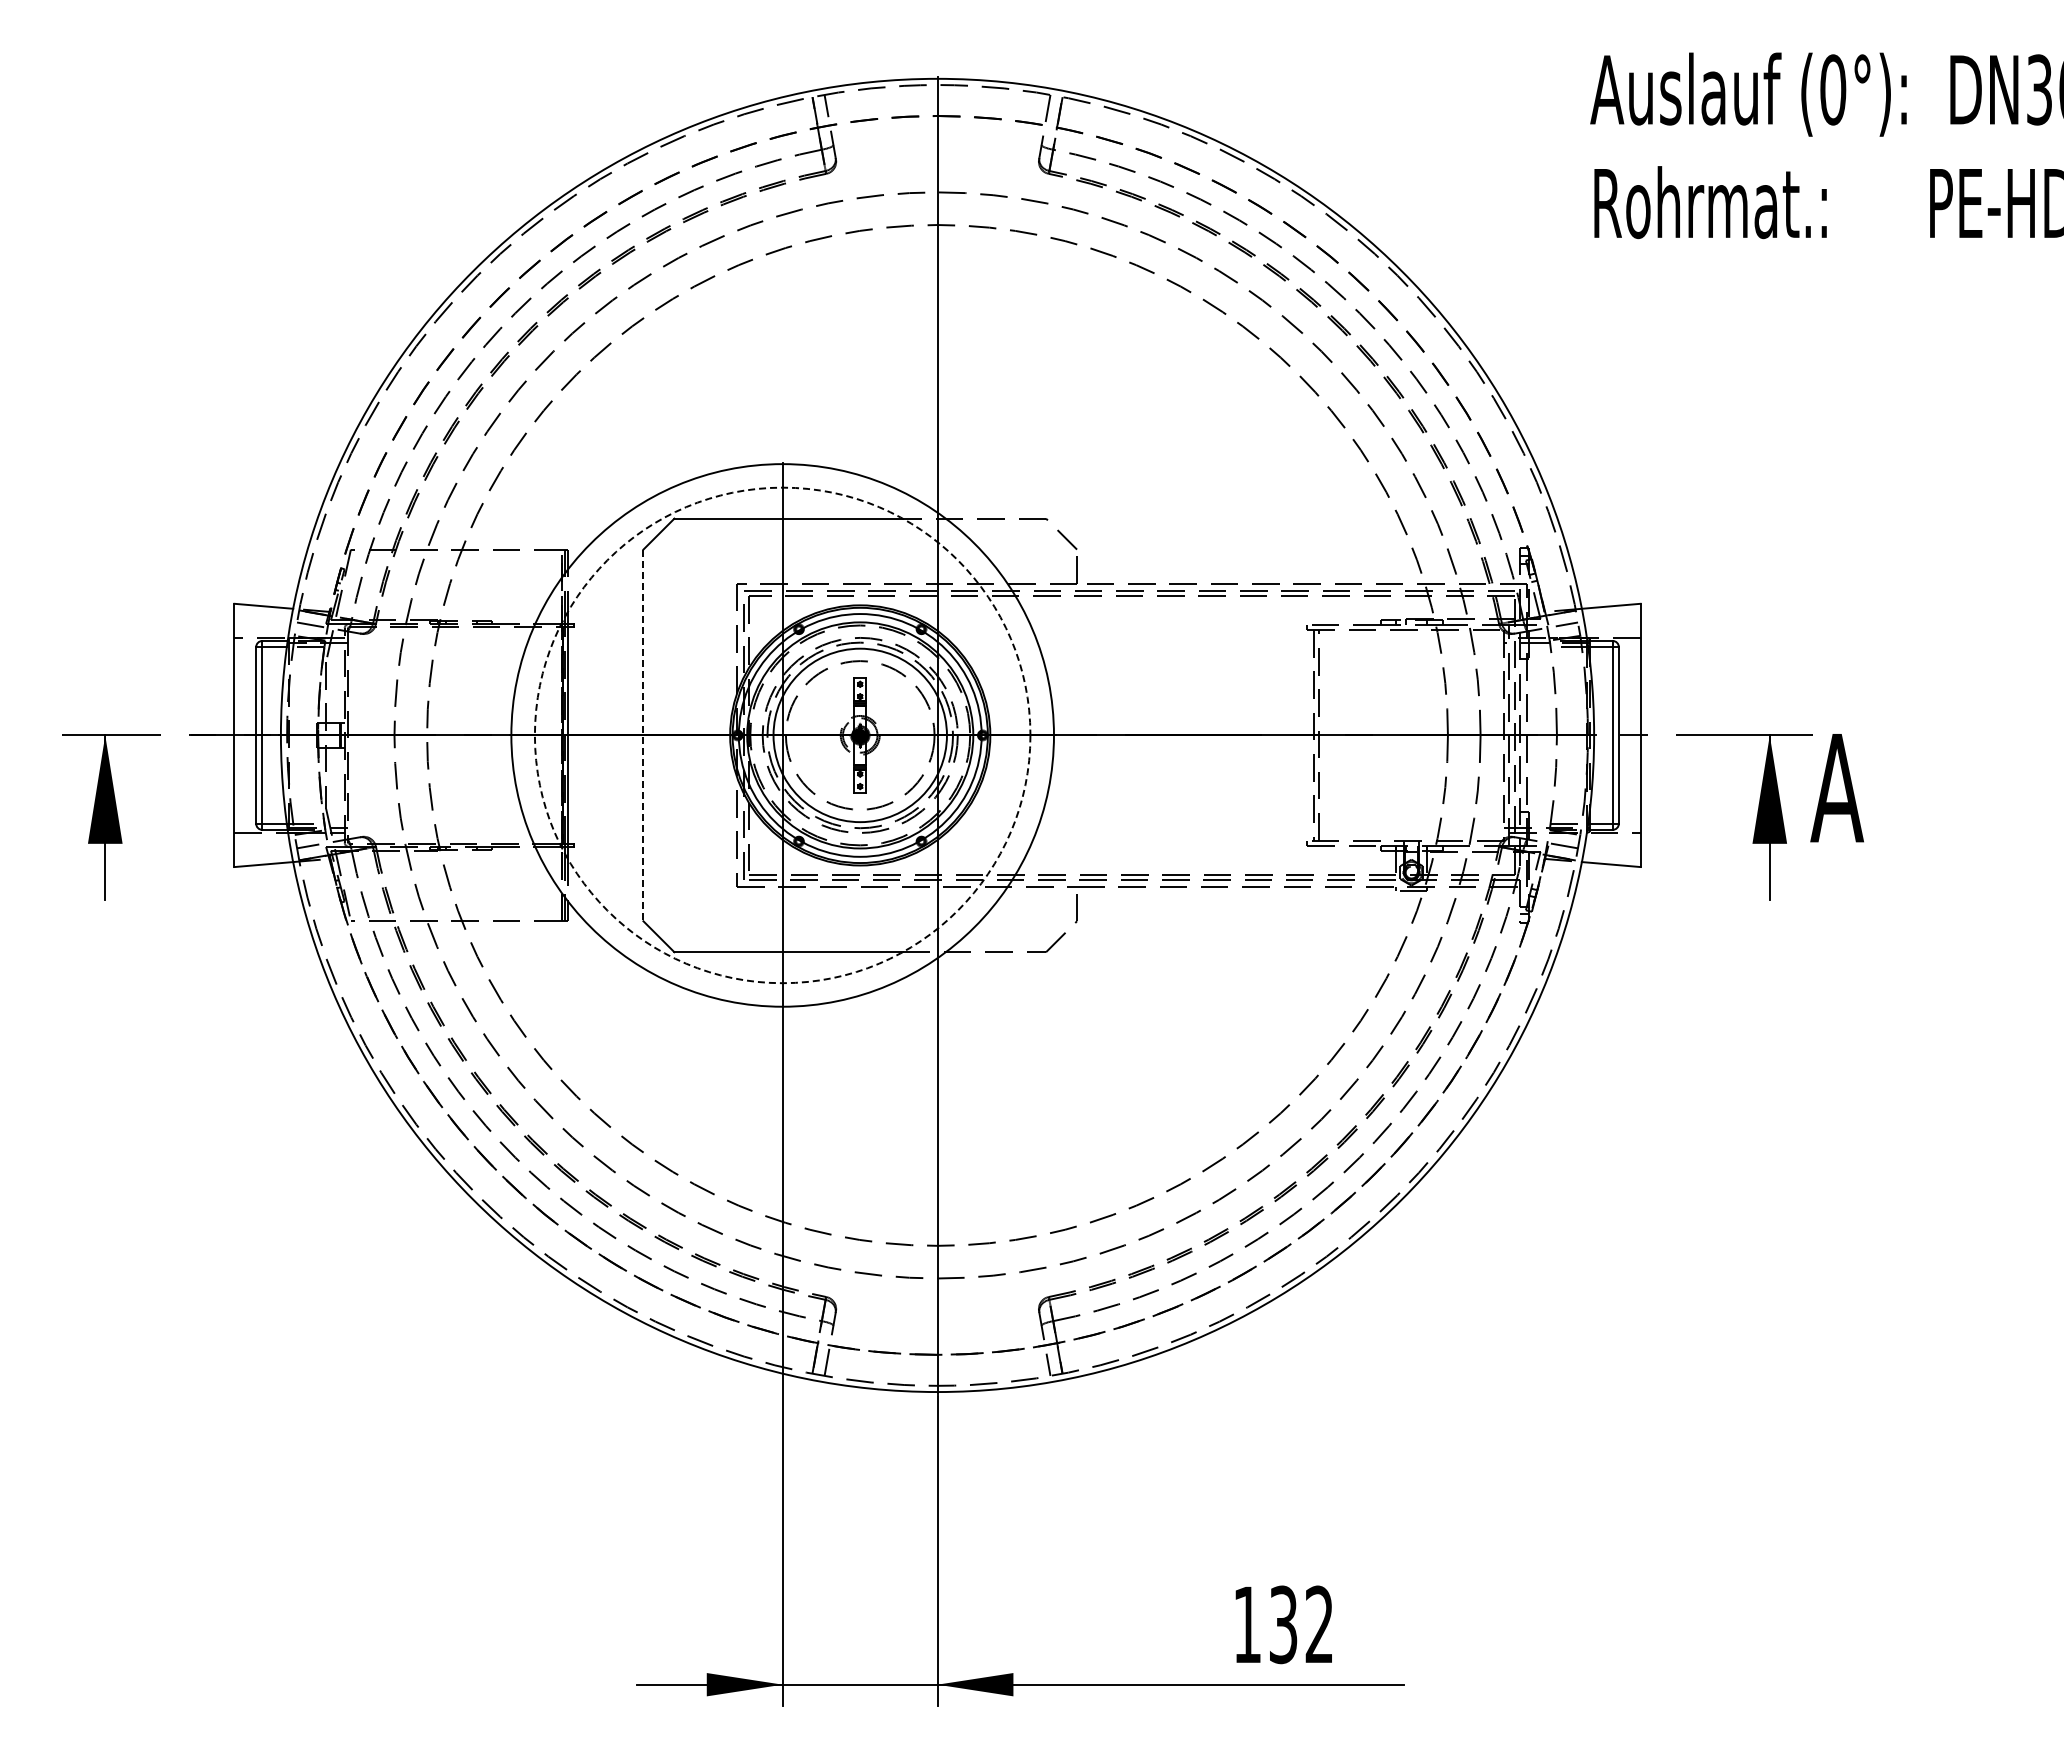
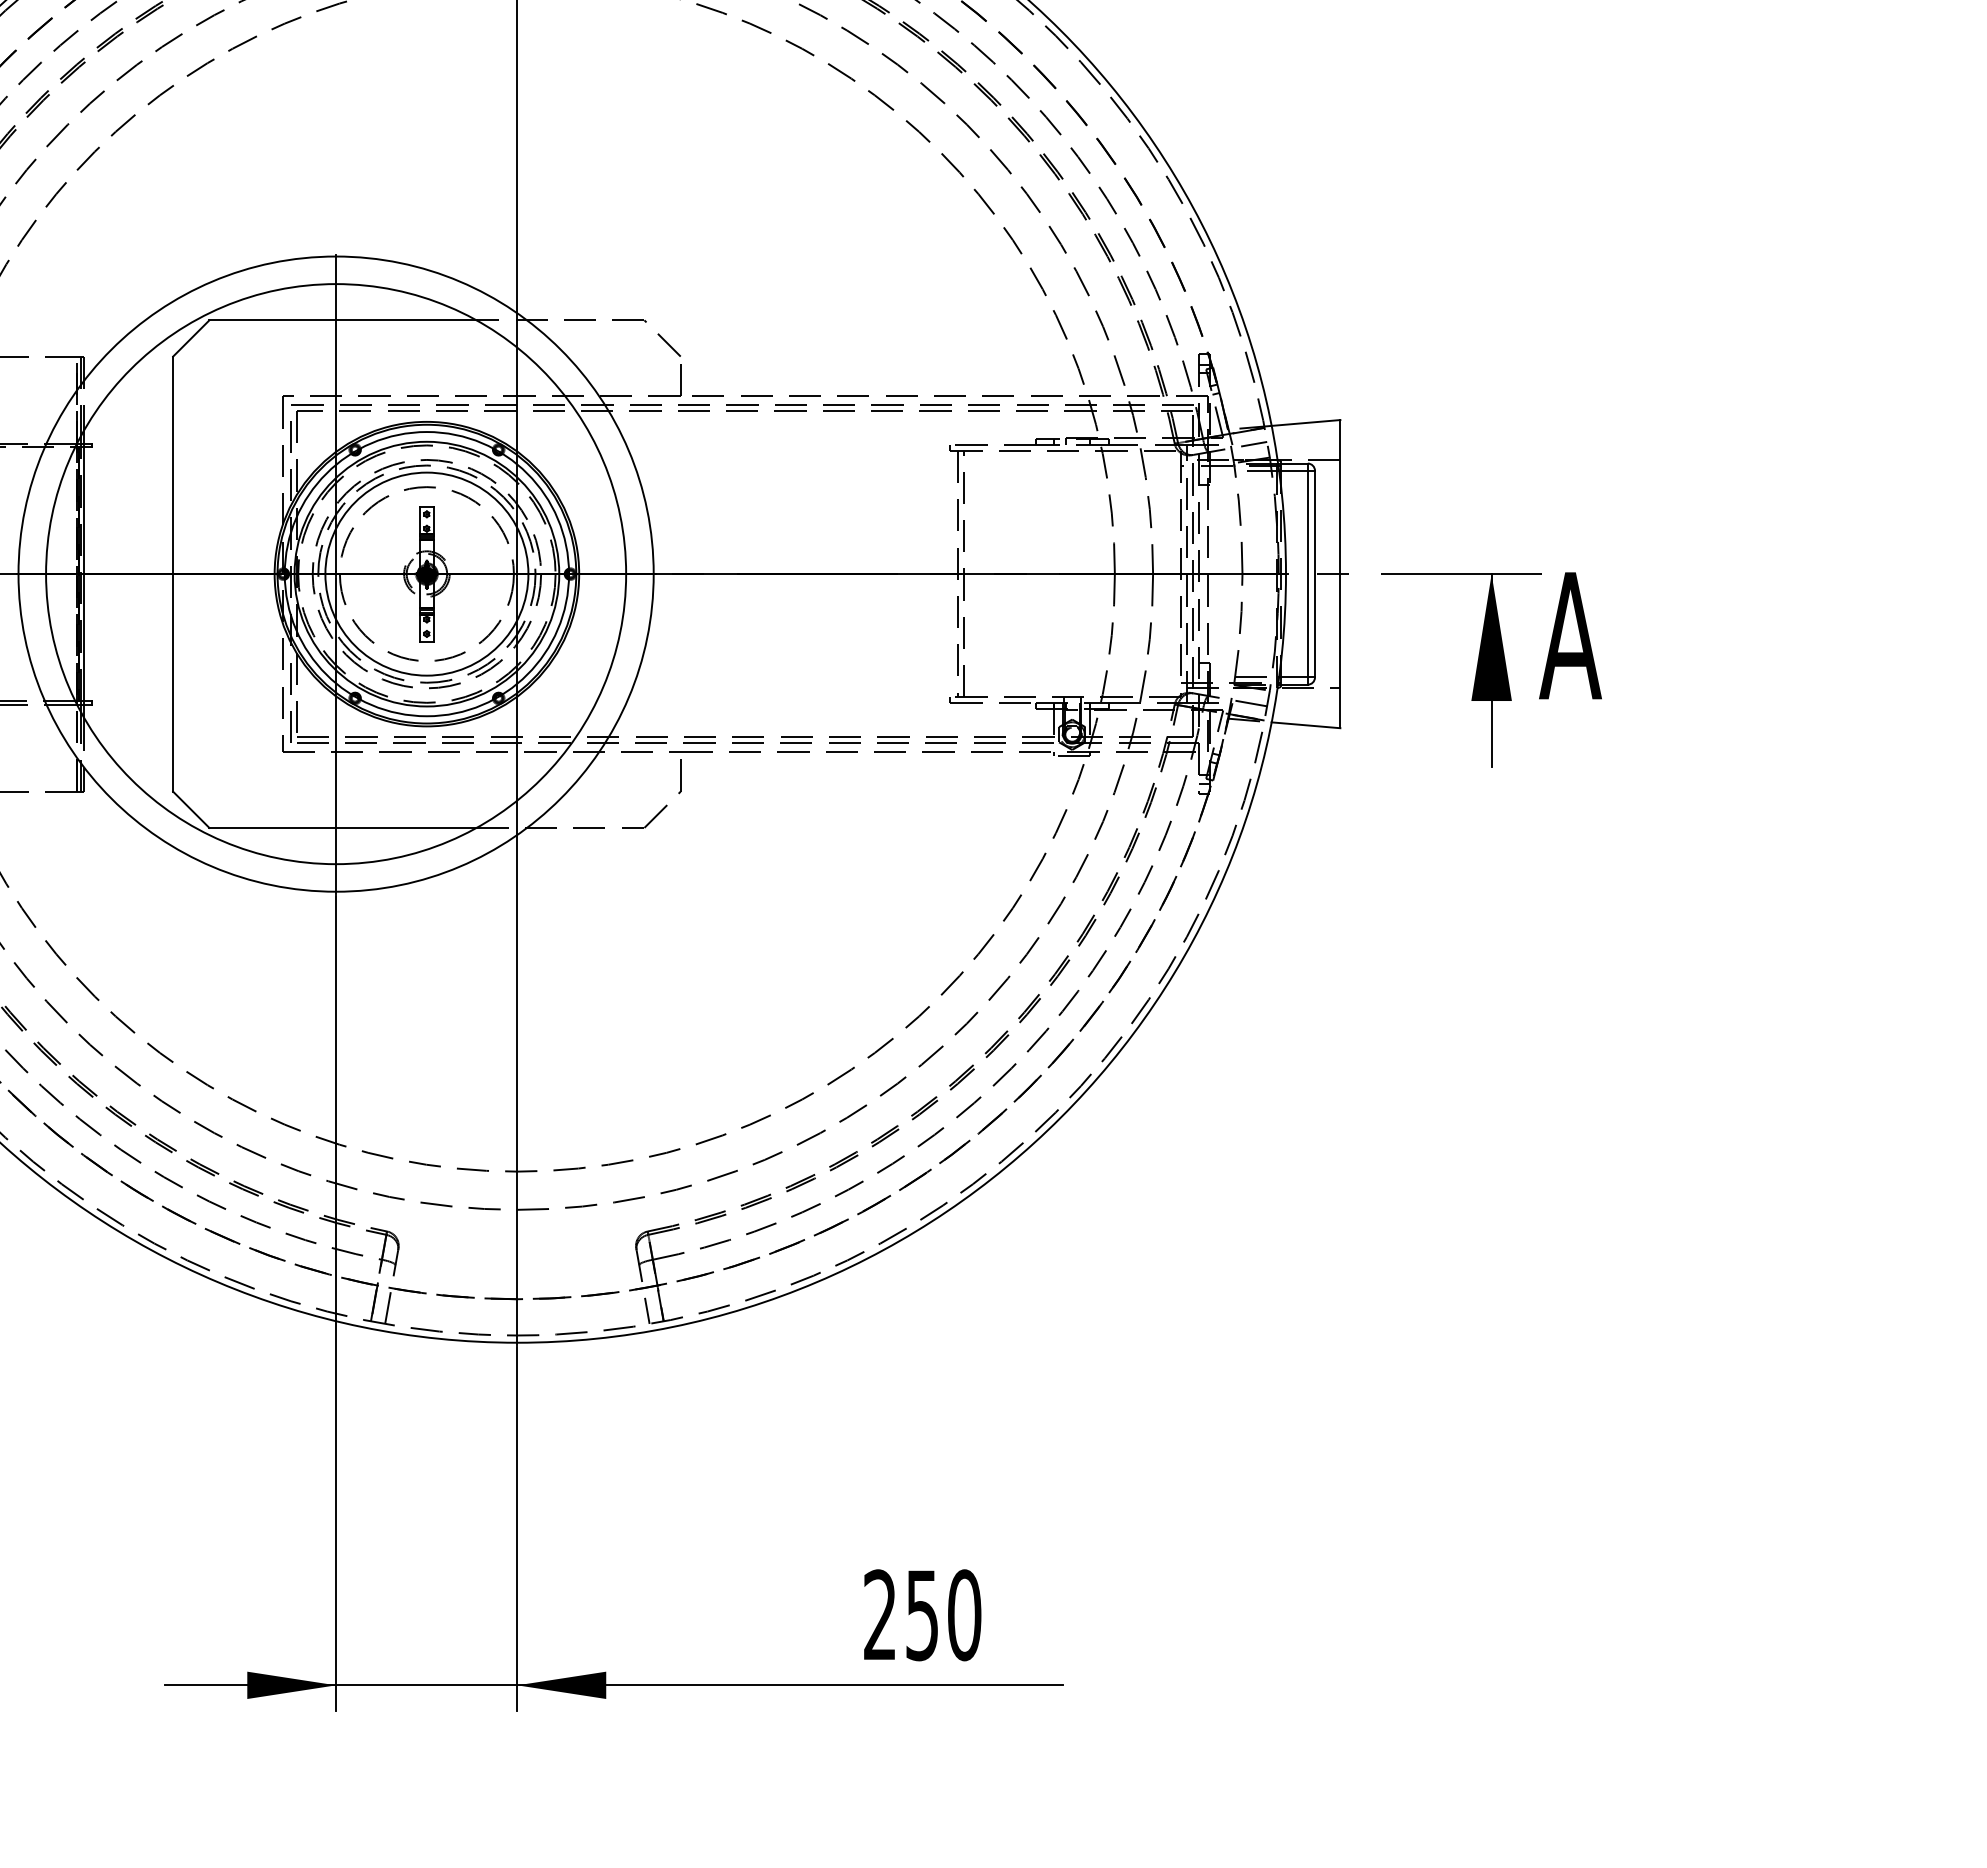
line: (643, 735) -> (173, 574), dashed -> solid
circle: (782, 735) -> (335, 574), dashed -> solid
text: (1283, 1624) -> (922, 1614), 132 -> 250

